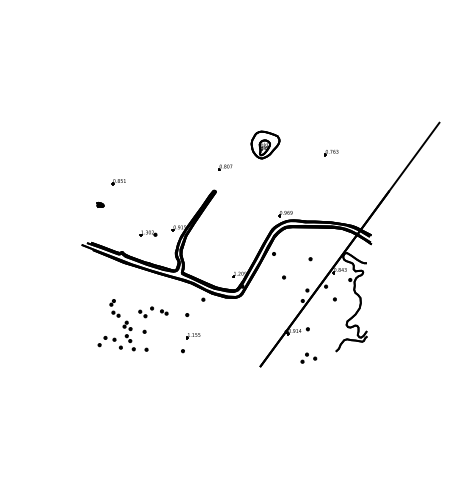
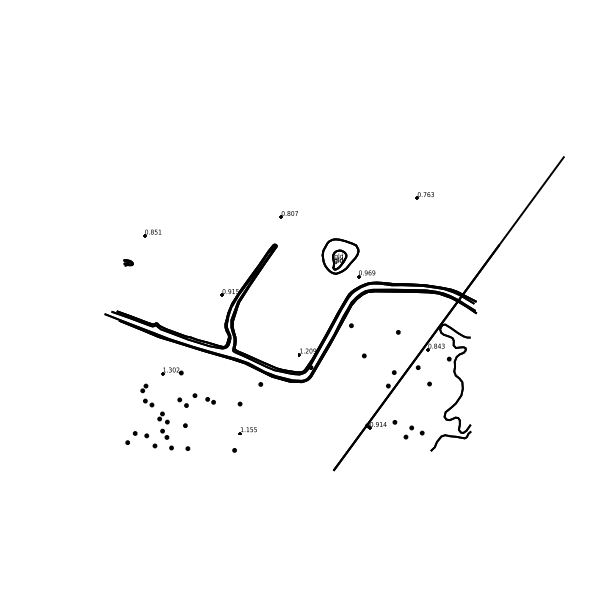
part: (265, 144) -> (340, 255), moved
part: (148, 233) -> (172, 371), moved
part: (308, 357) -> (413, 431), moved

